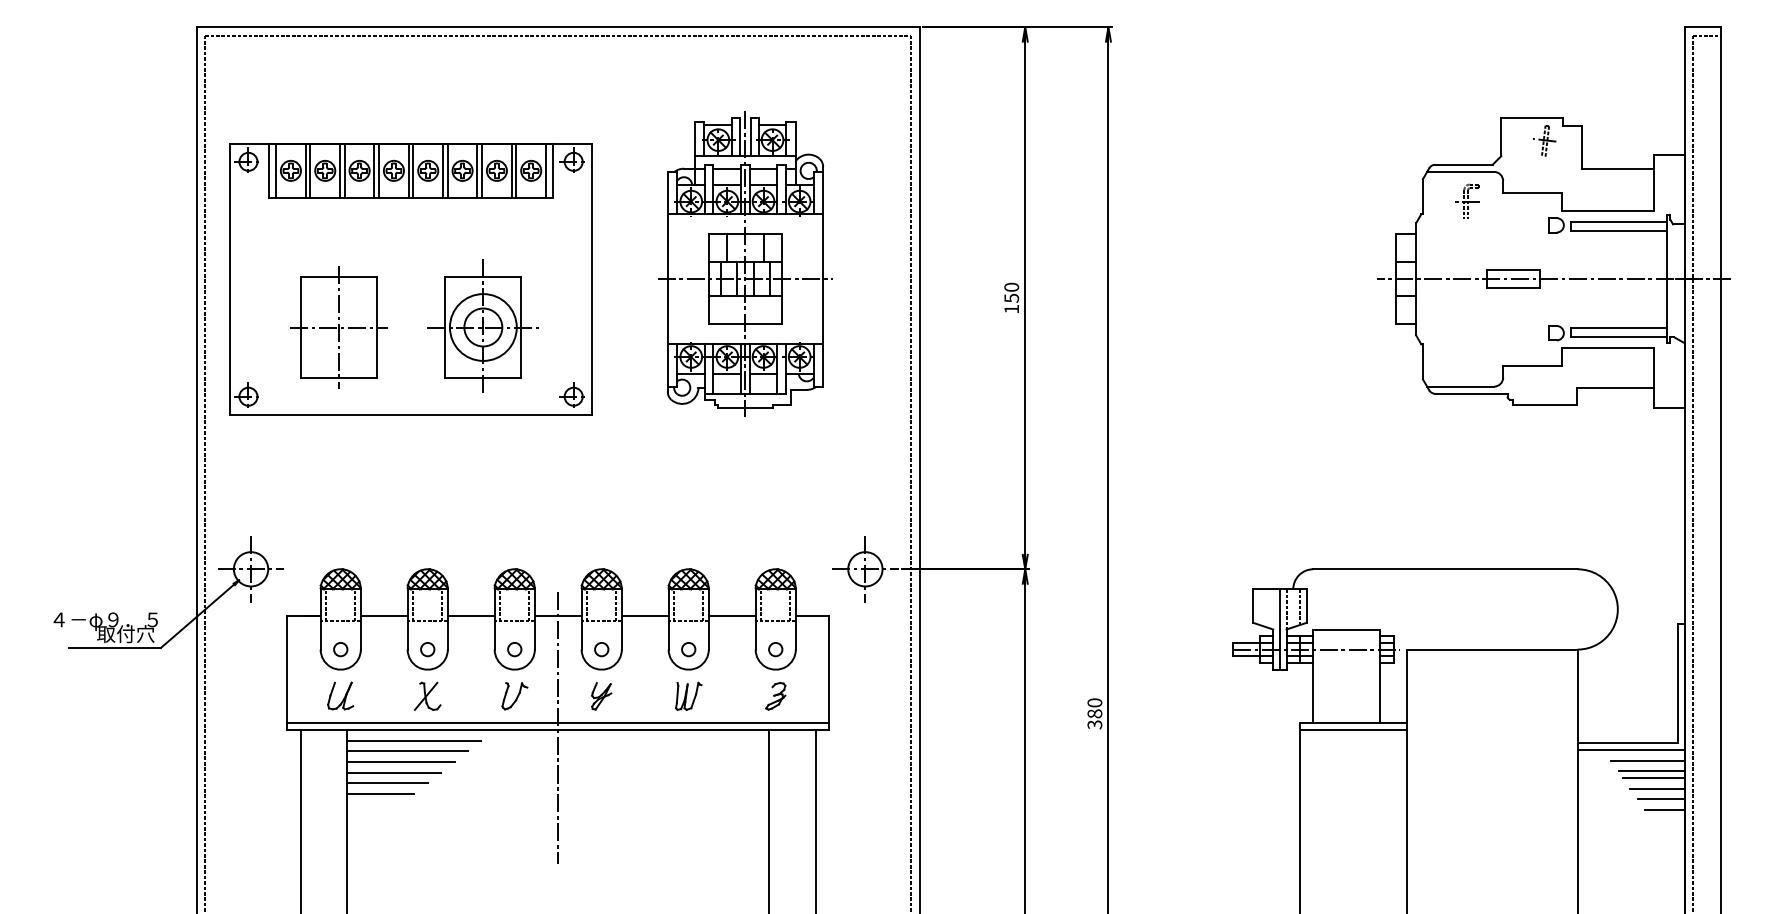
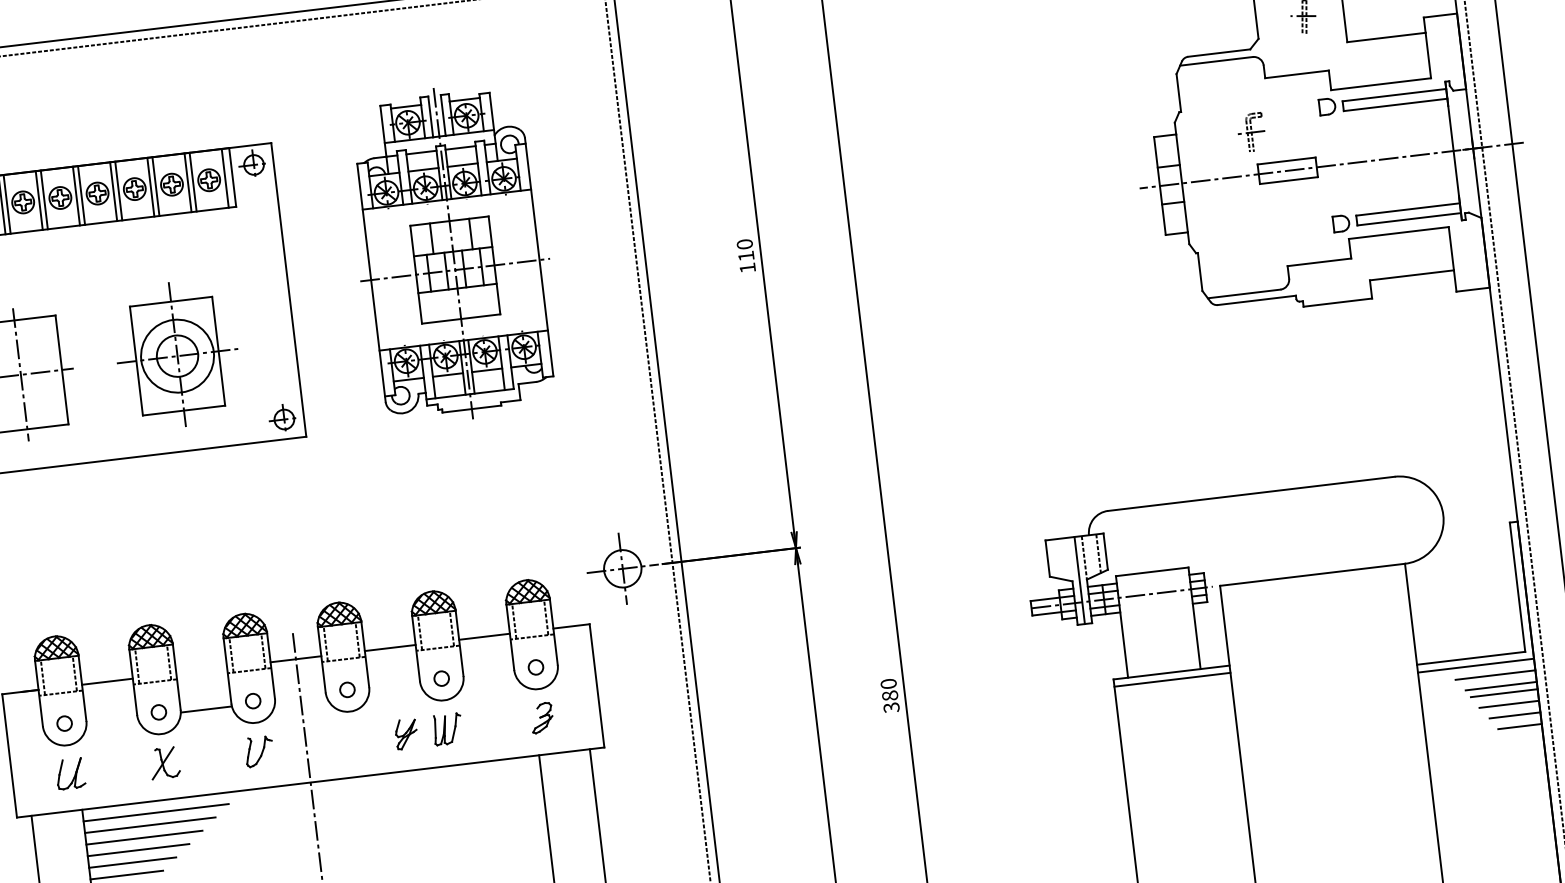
part: (1467, 200) -> (1251, 131), moved
text: (1011, 297) -> (745, 255), 150 -> 110
line: (470, 616) -> (205, 710), moved
part: (601, 696) -> (406, 734), moved
line: (558, 723) -> (310, 775), removed

